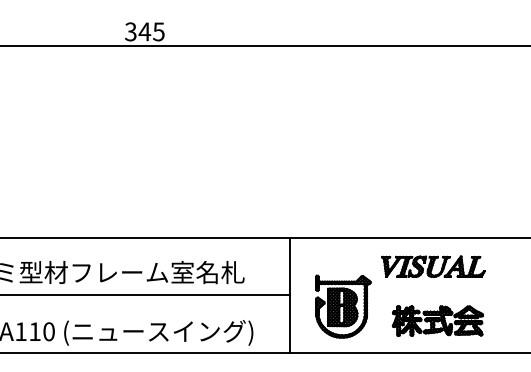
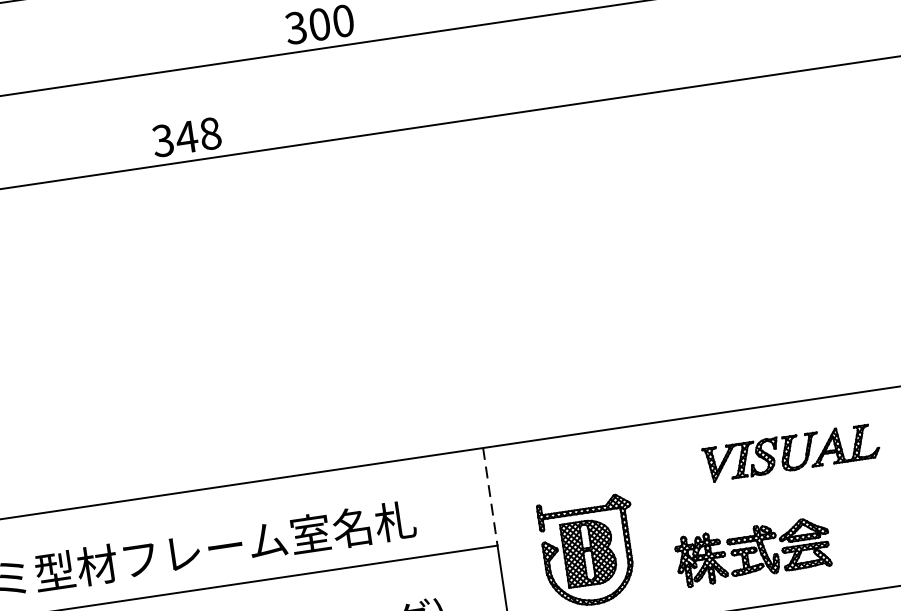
text: (158, 31) -> (209, 133), 345 -> 348
line: (290, 266) -> (490, 496), solid -> dashed
part: (433, 266) -> (791, 452), moved

